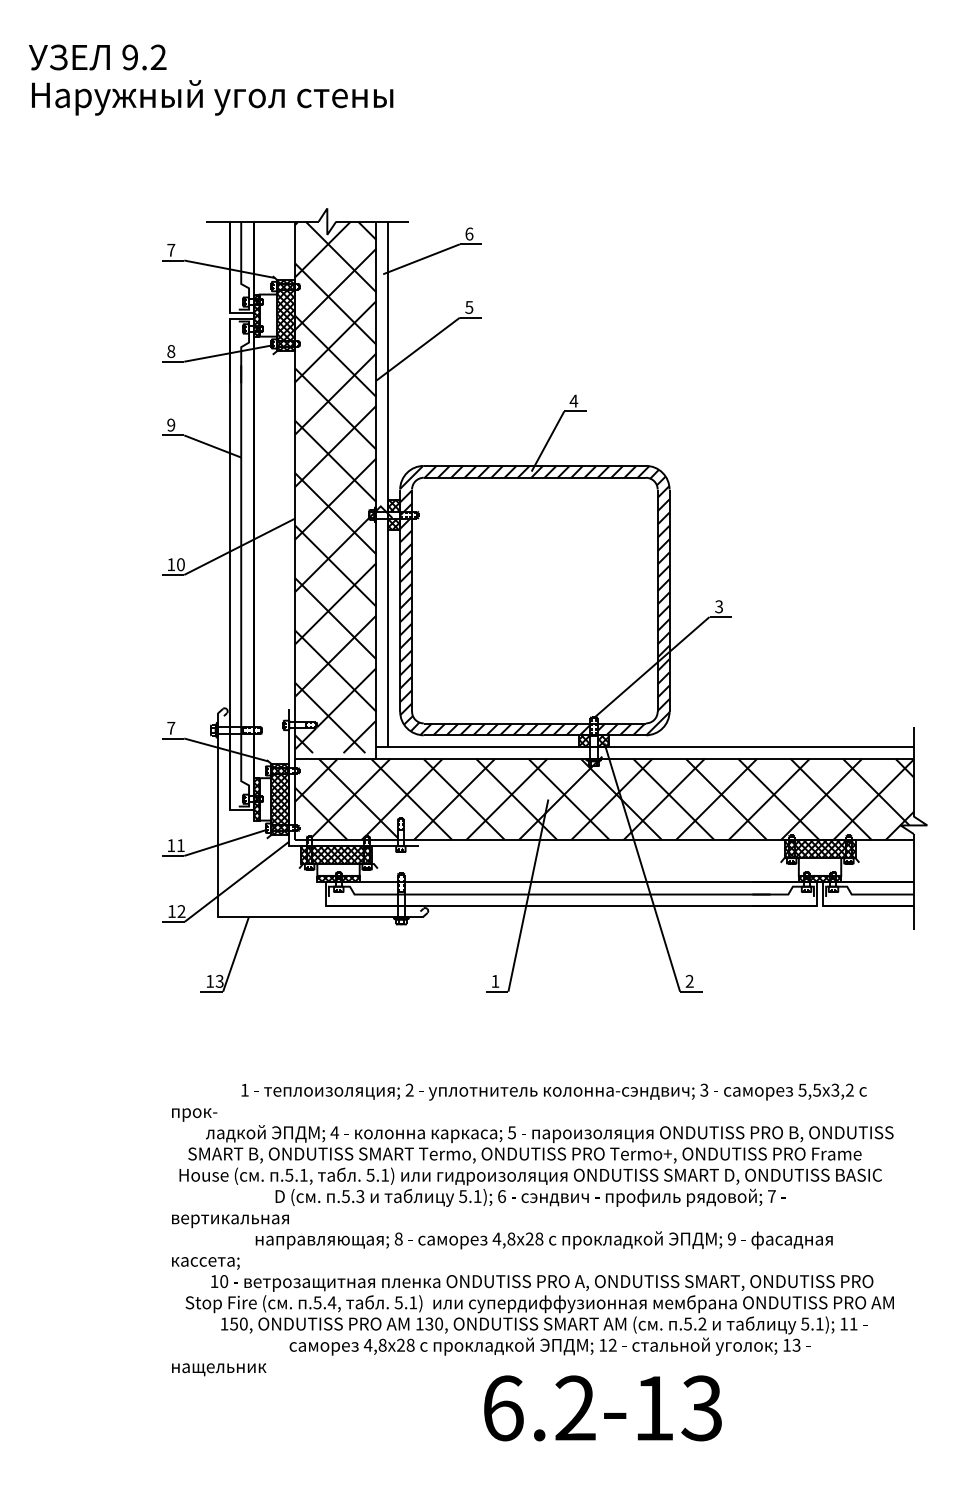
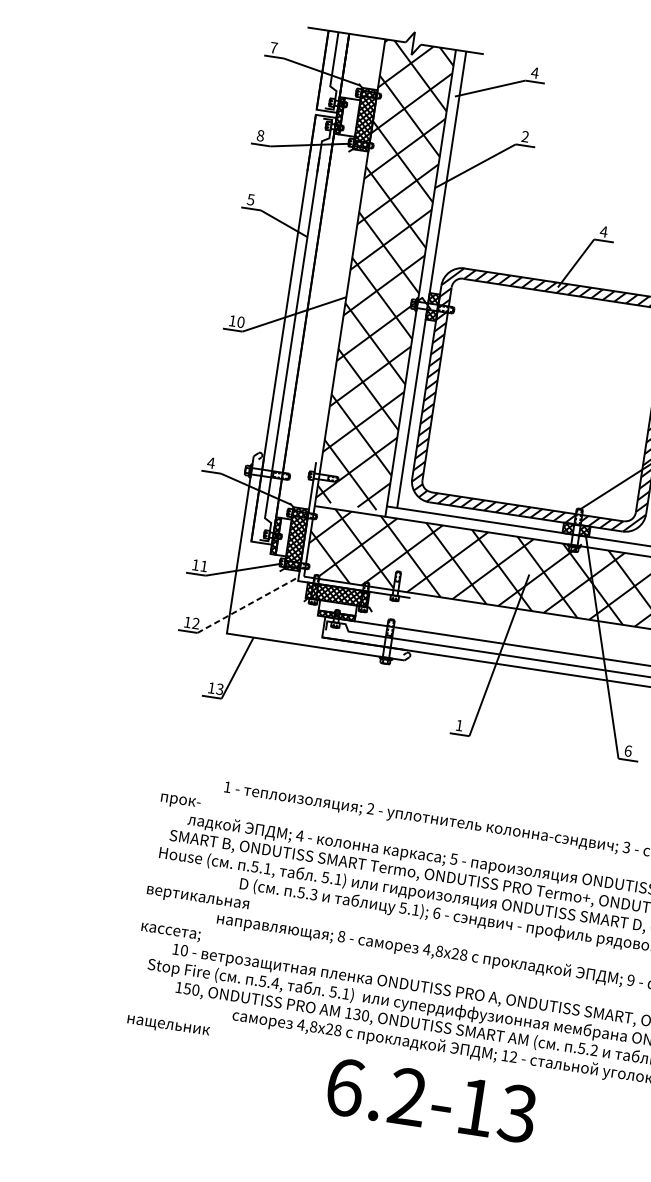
text: (469, 233) -> (535, 72), 6 -> 4
text: (469, 307) -> (525, 136), 5 -> 2
text: (171, 424) -> (251, 199), 9 -> 5
text: (170, 727) -> (210, 462), 7 -> 4
line: (237, 881) -> (248, 604), solid -> dashed
text: (689, 980) -> (628, 750), 2 -> 6
text: (602, 1408) -> (431, 1100), moved

